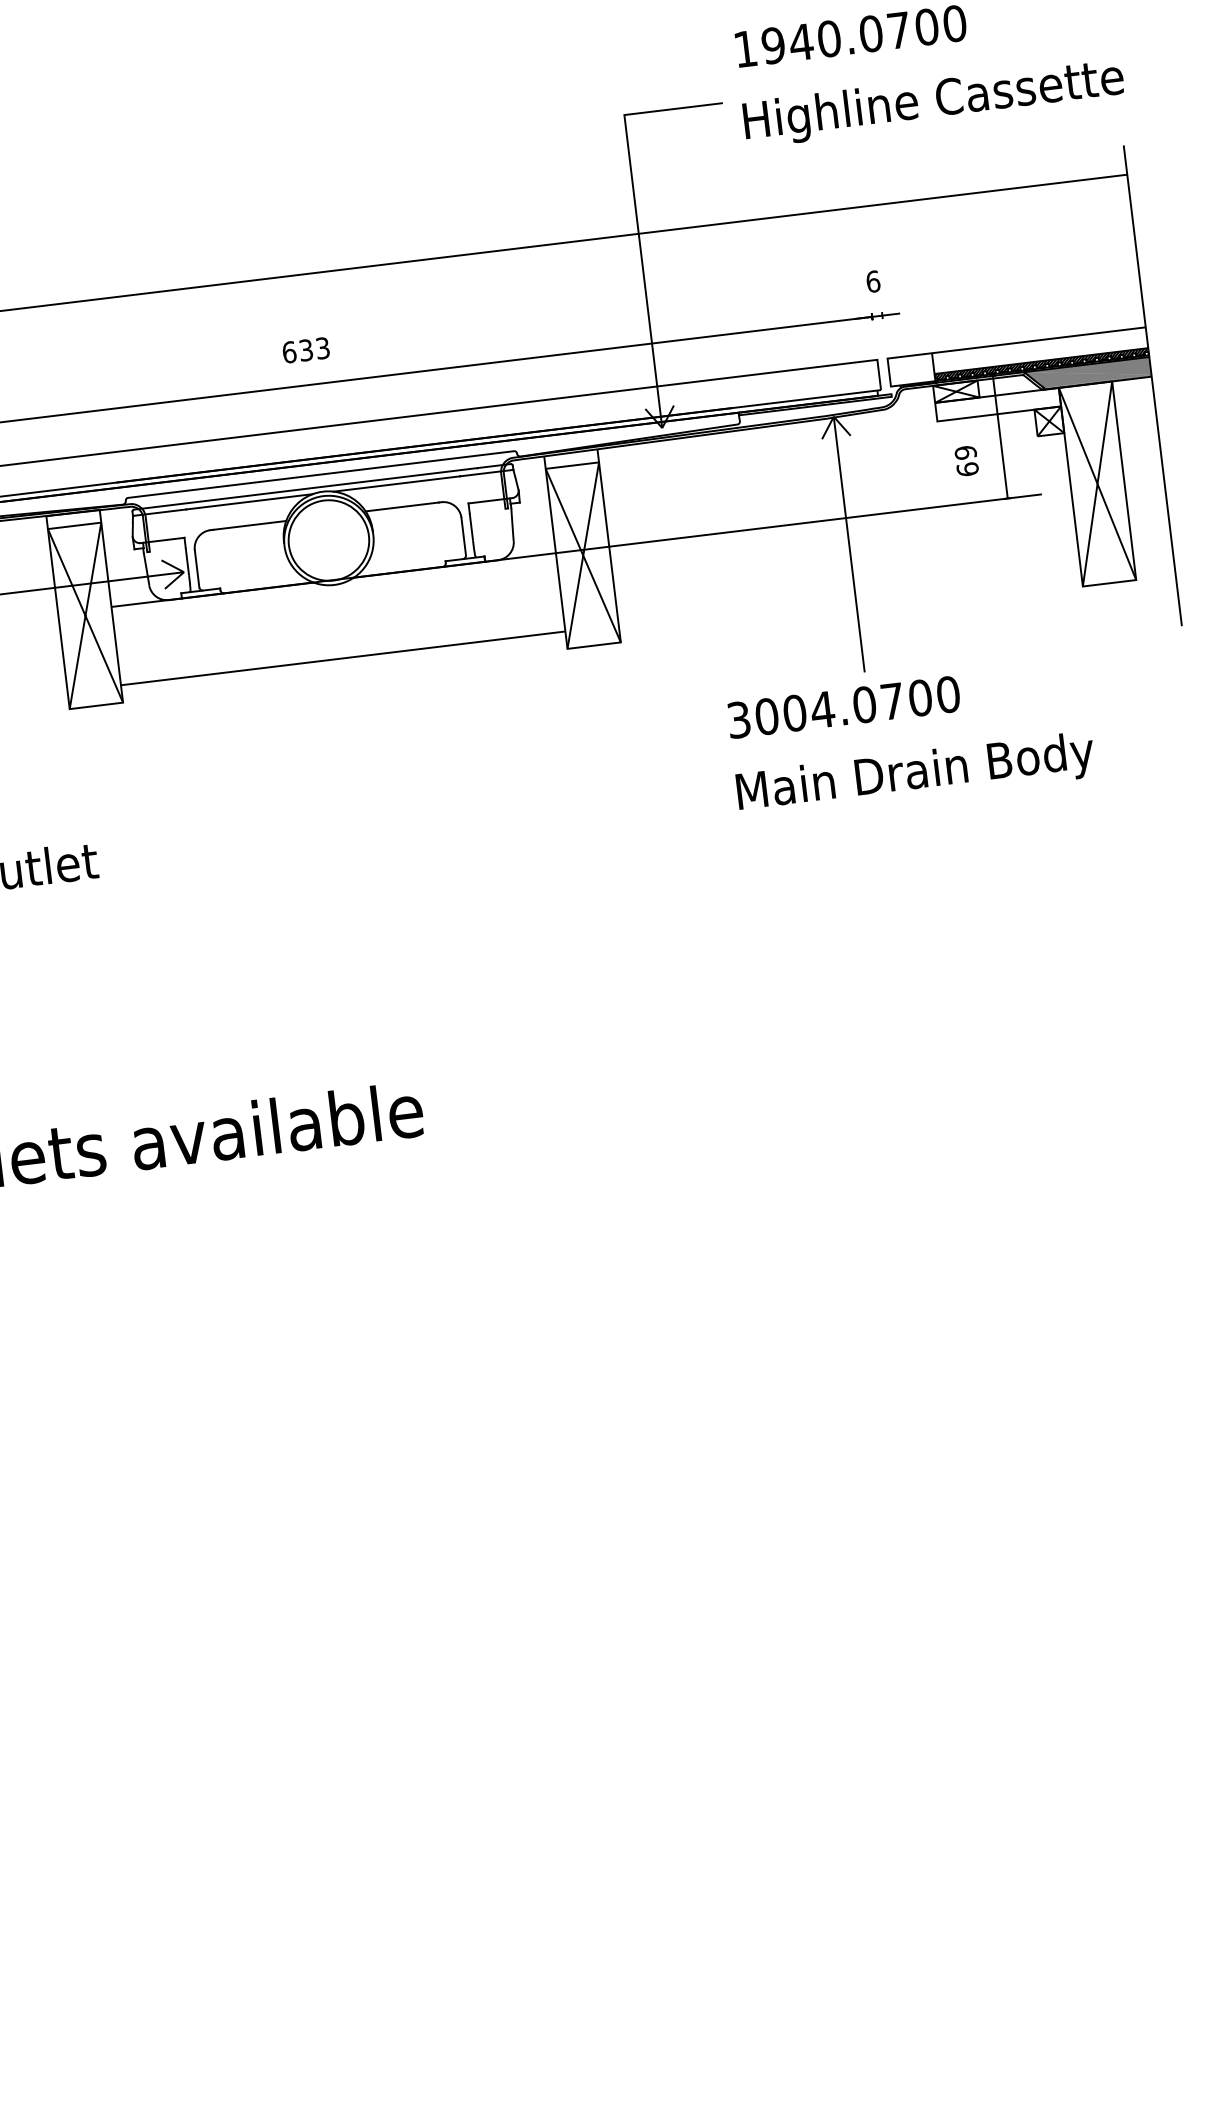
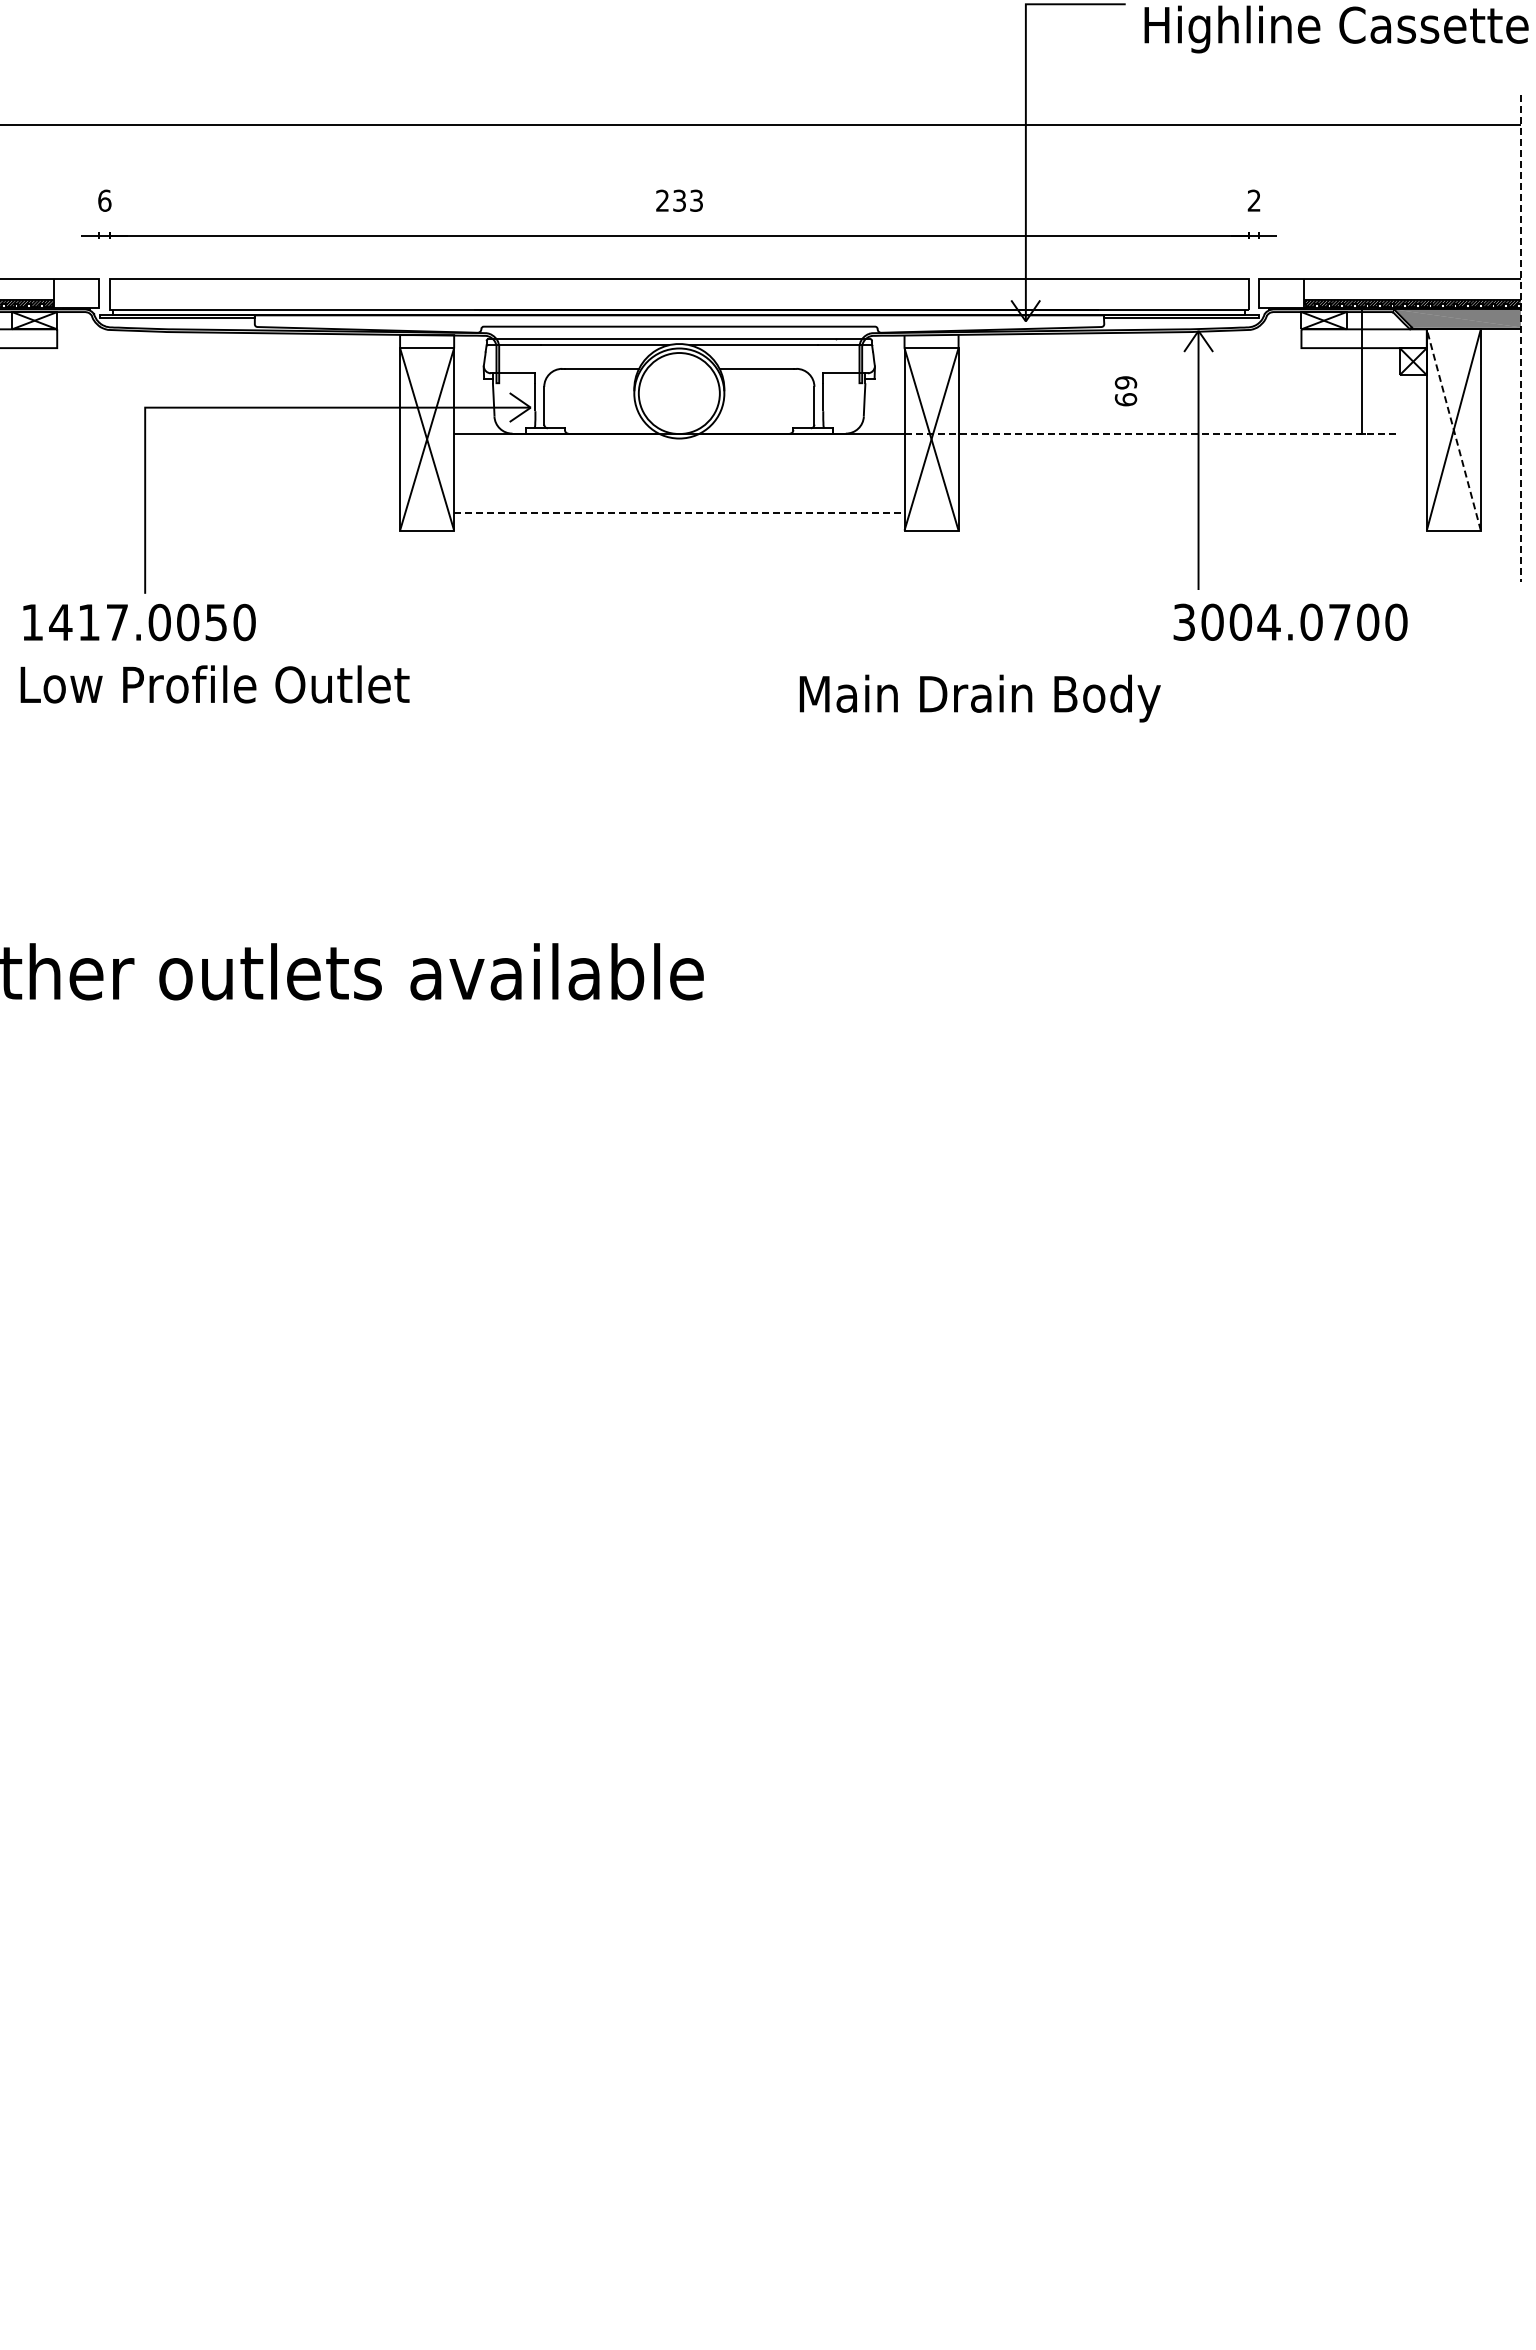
text: (873, 281) -> (1254, 200), 6 -> 2
text: (289, 352) -> (662, 200), 633 -> 233
line: (1152, 385) -> (1520, 338), solid -> dashed
text: (966, 461) -> (1125, 391), moved
line: (1097, 483) -> (1453, 429), solid -> dashed
line: (799, 523) -> (1151, 433), solid -> dashed
line: (343, 657) -> (679, 512), solid -> dashed
text: (843, 706) -> (1290, 621), moved
text: (915, 774) -> (979, 698), moved

